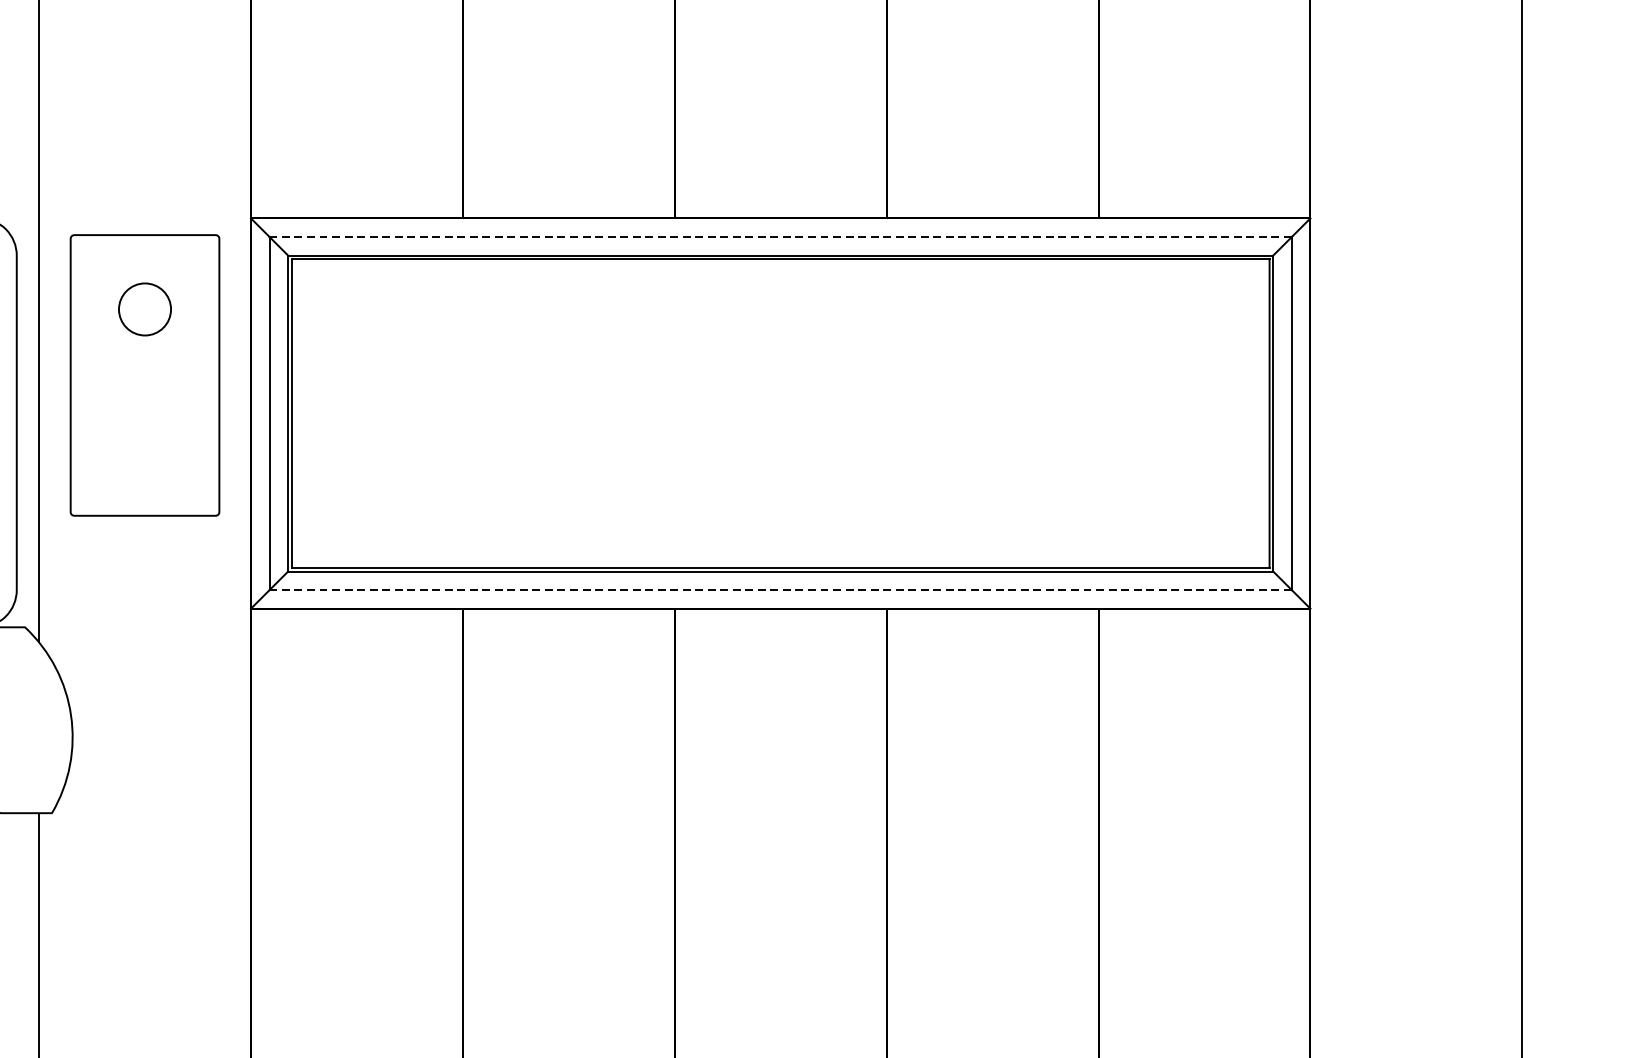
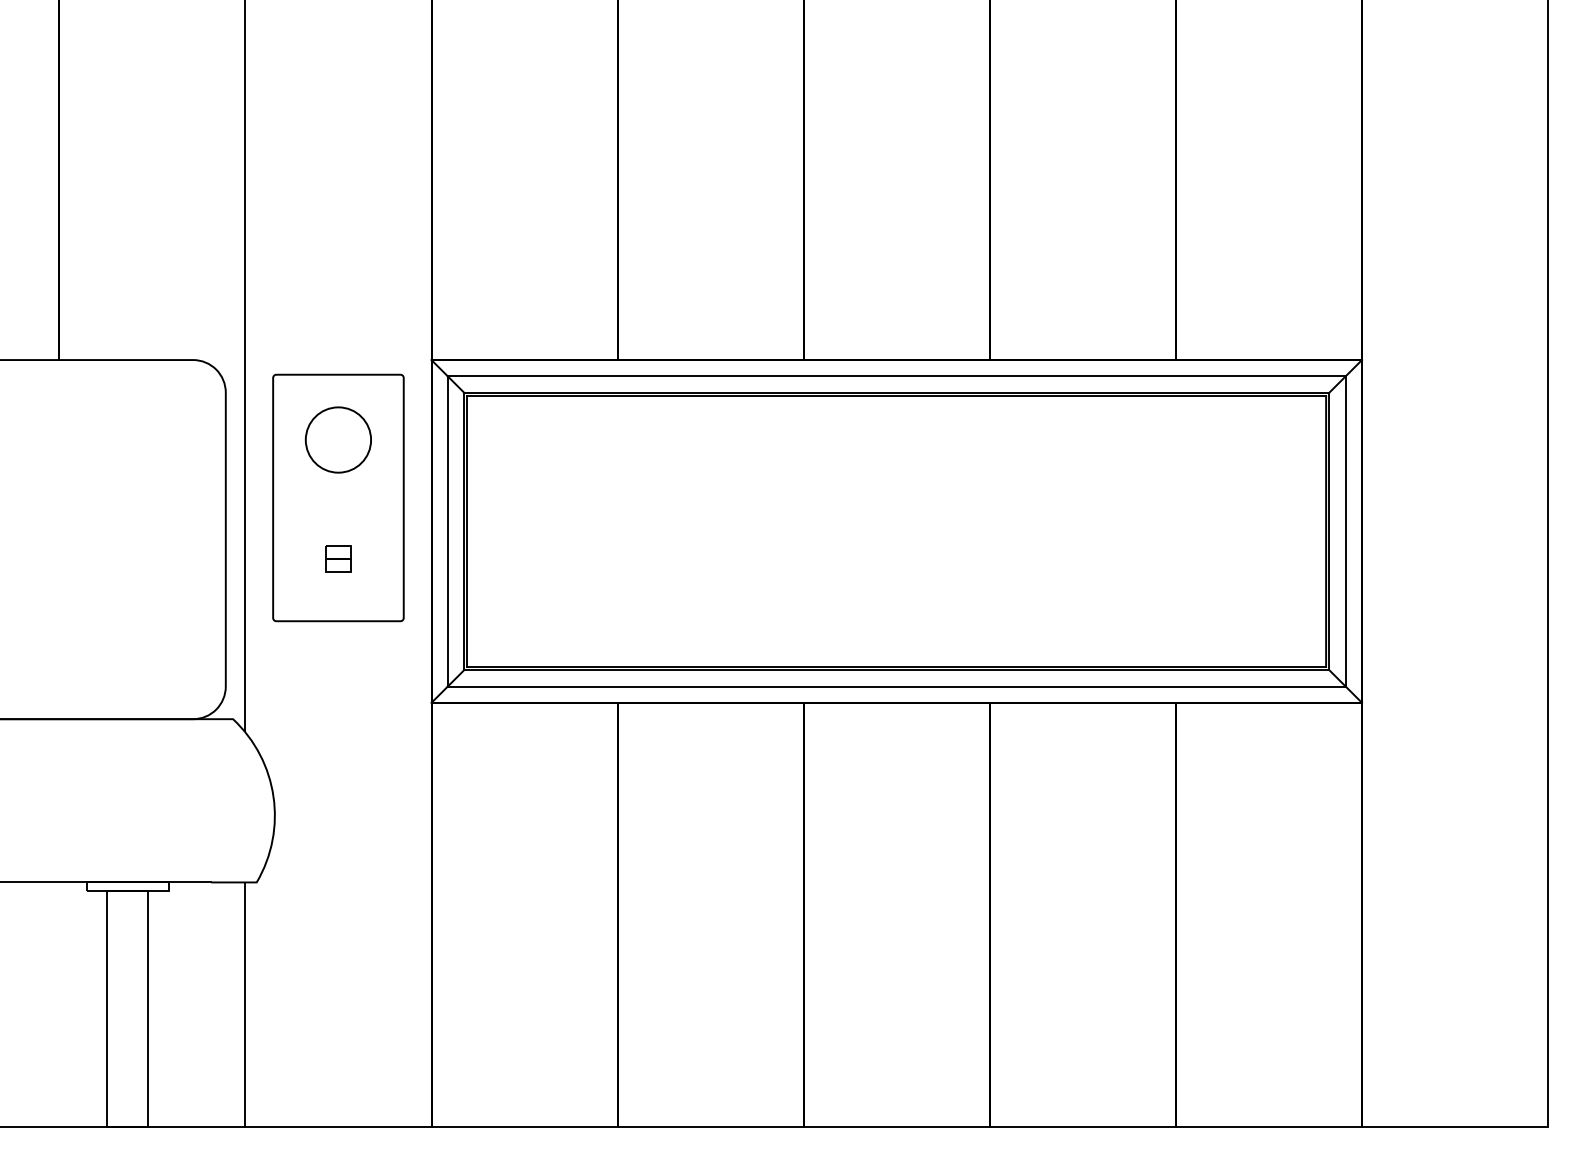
line: (780, 237) -> (896, 376), dashed -> solid
circle: (145, 308) -> (338, 439), size x1.43
part: (145, 444) -> (338, 558), added
line: (780, 590) -> (896, 686), dashed -> solid

